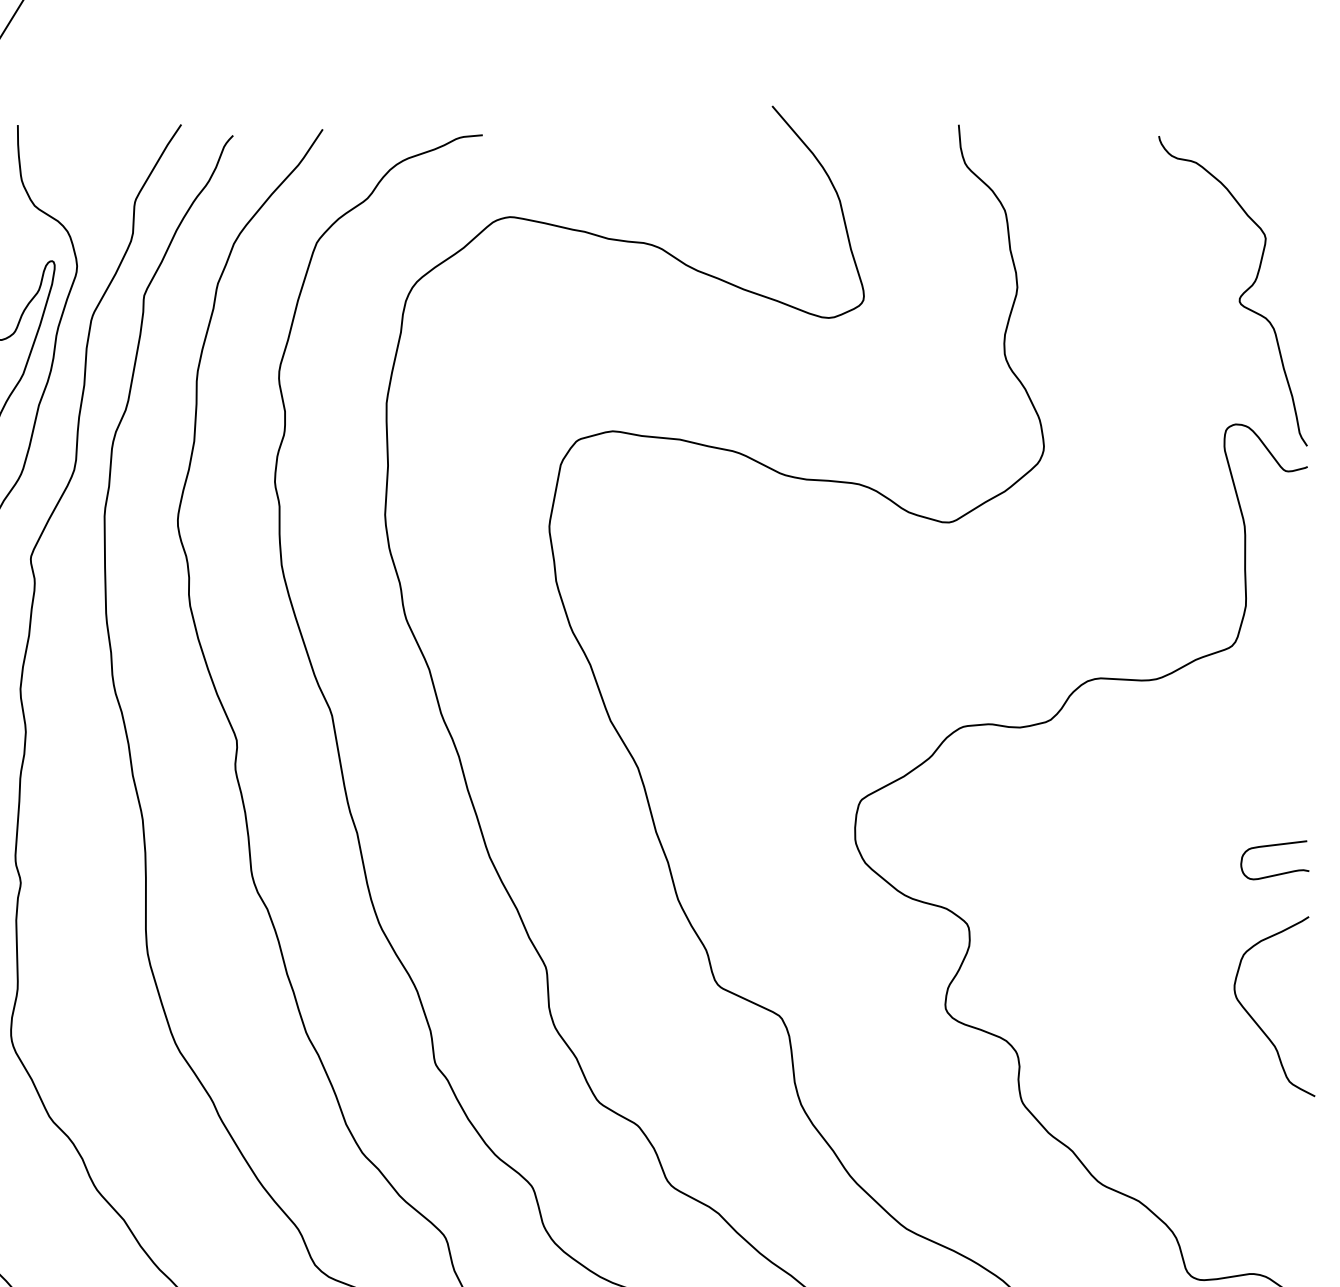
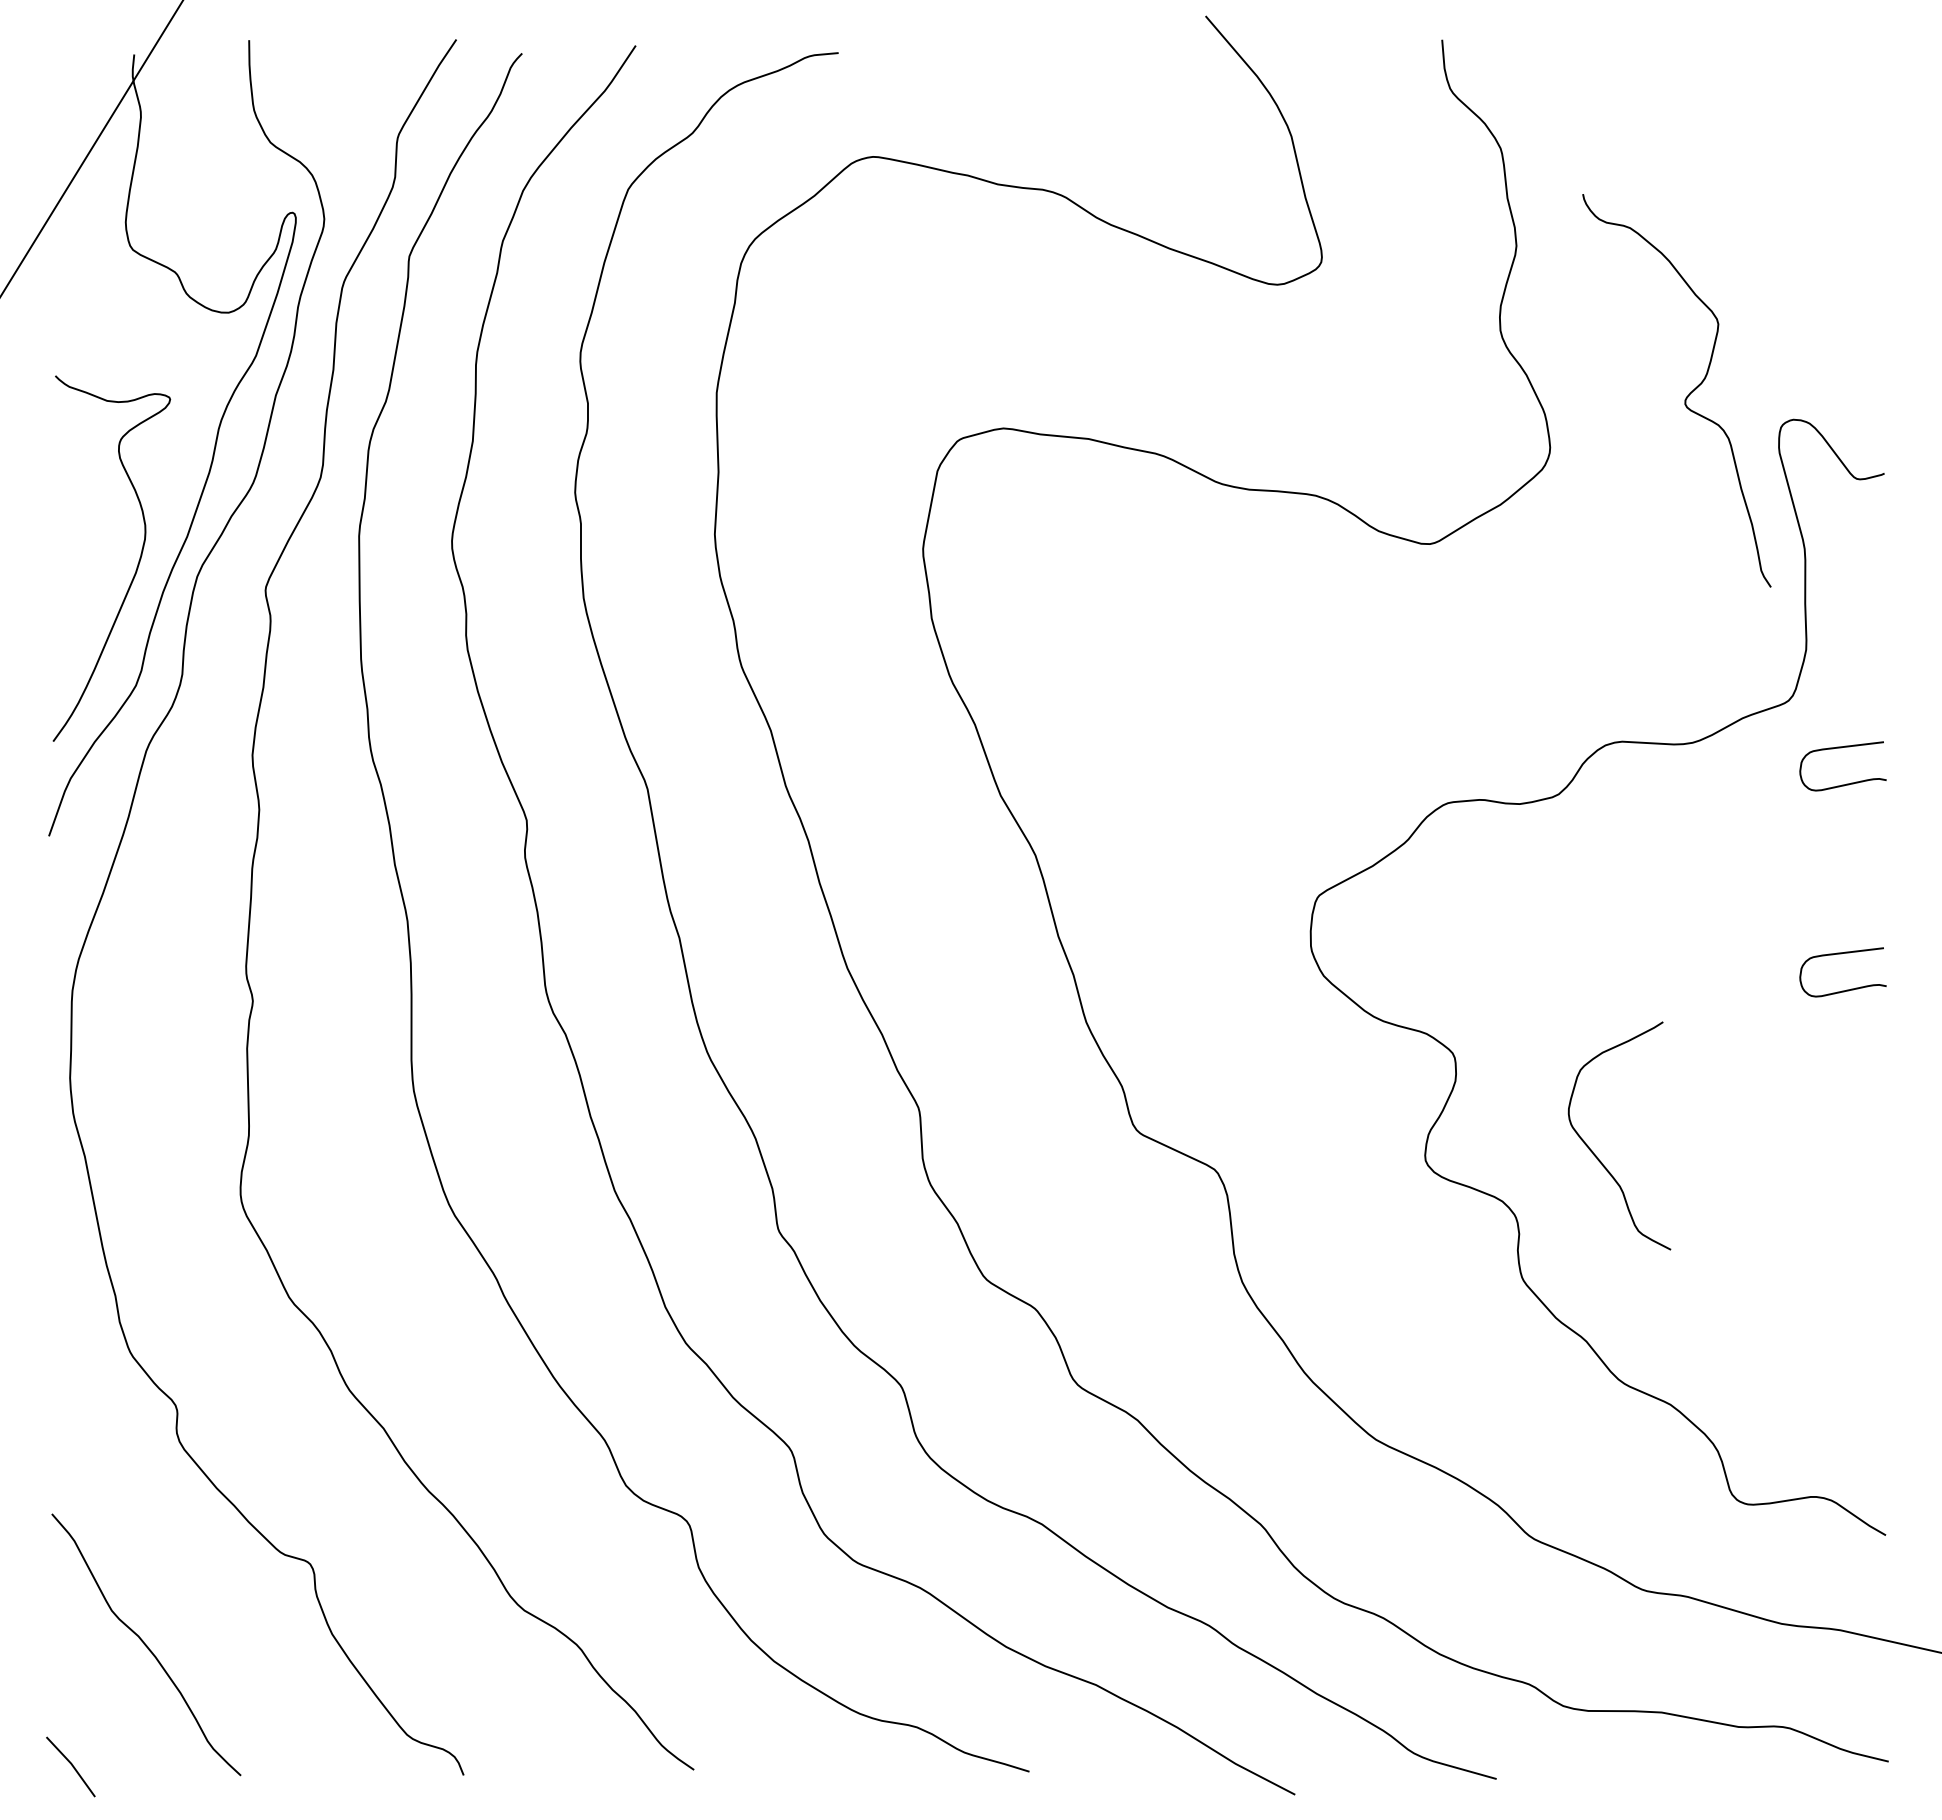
curve: (1239, 296) -> (1685, 397), moved
curve: (1277, 711) -> (1846, 783), added
curve: (1257, 1022) -> (1597, 1156), moved

